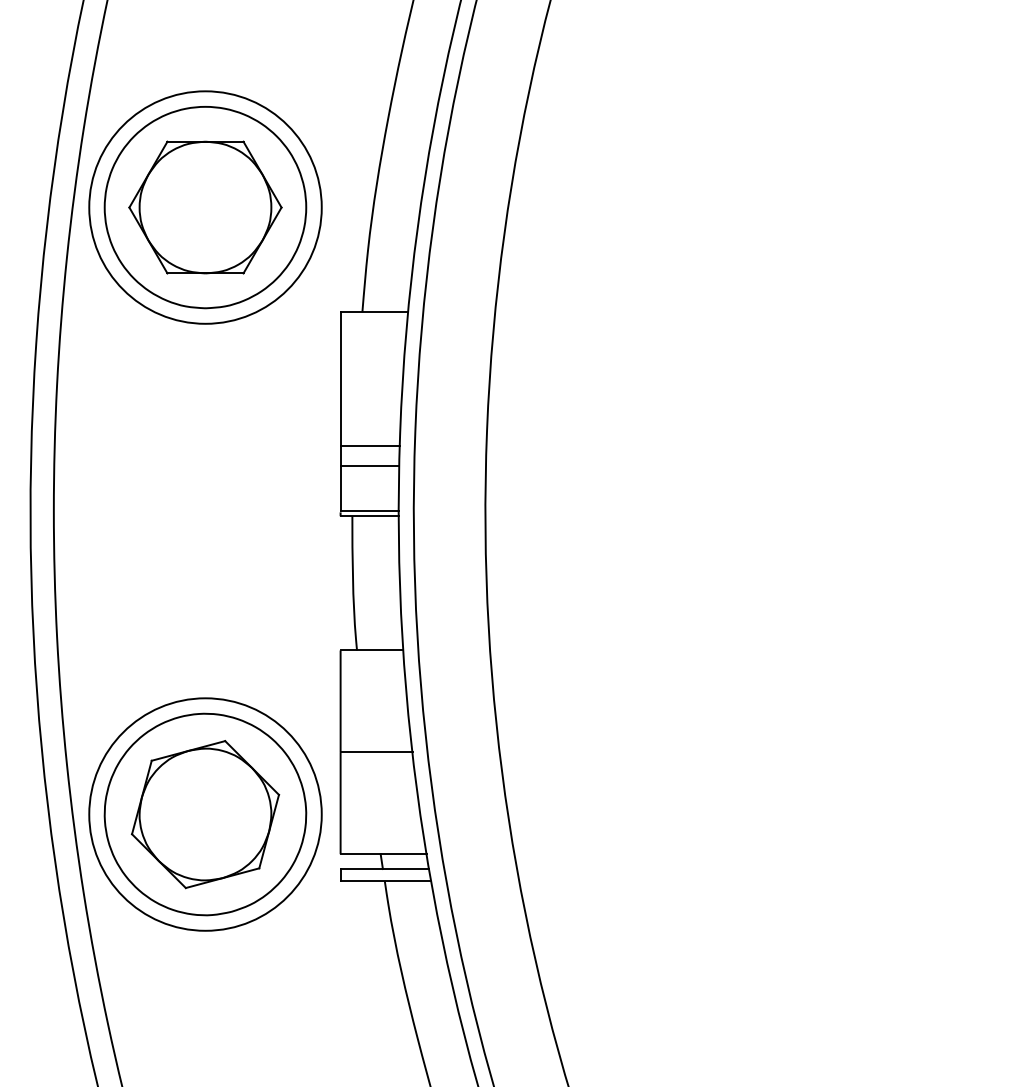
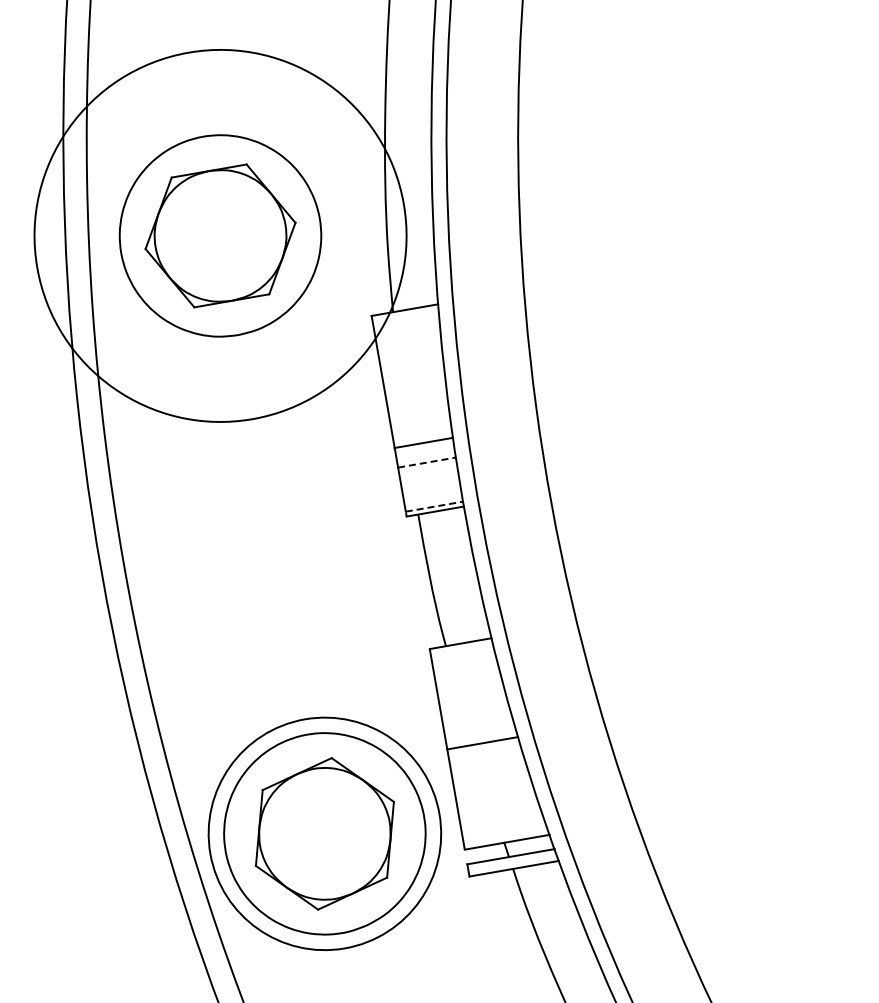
circle: (205, 207) -> (220, 235), size x1.6
line: (370, 466) -> (427, 462), solid -> dashed
line: (370, 511) -> (435, 506), solid -> dashed

